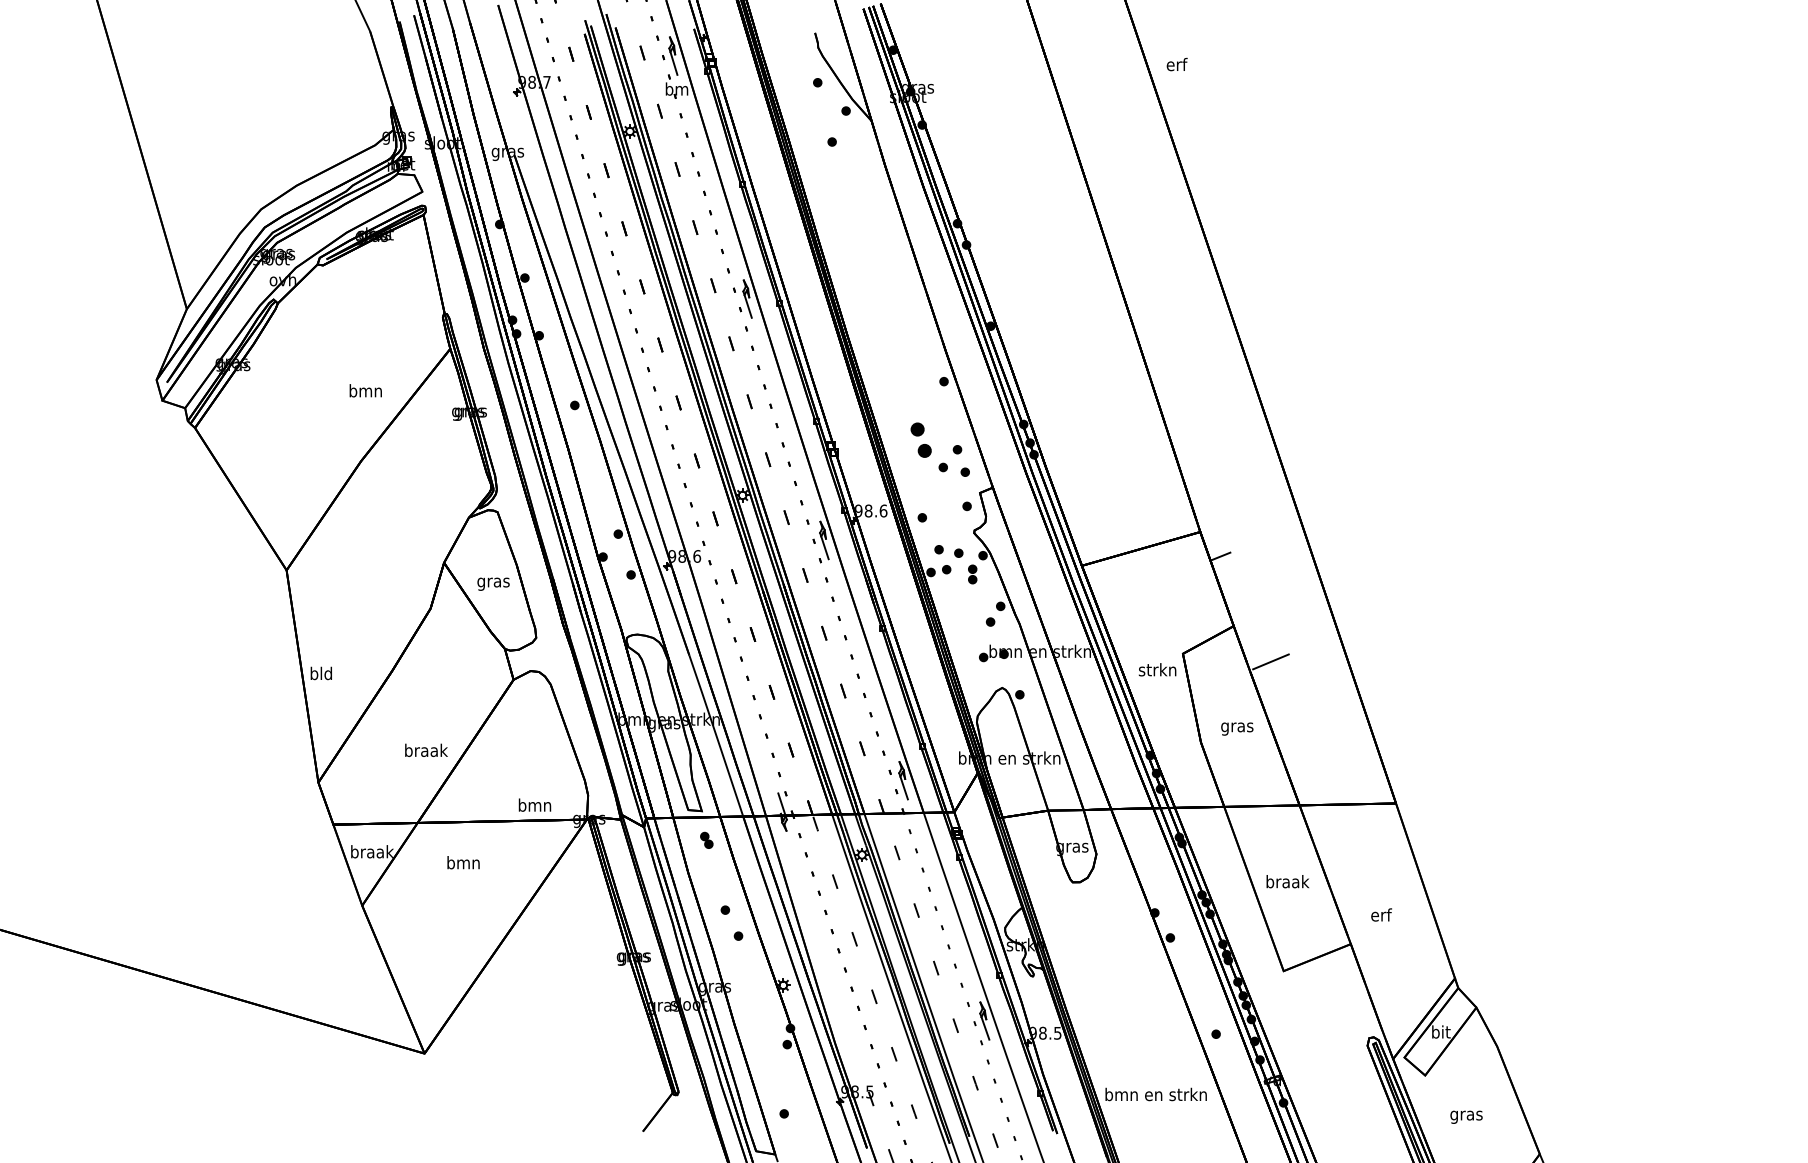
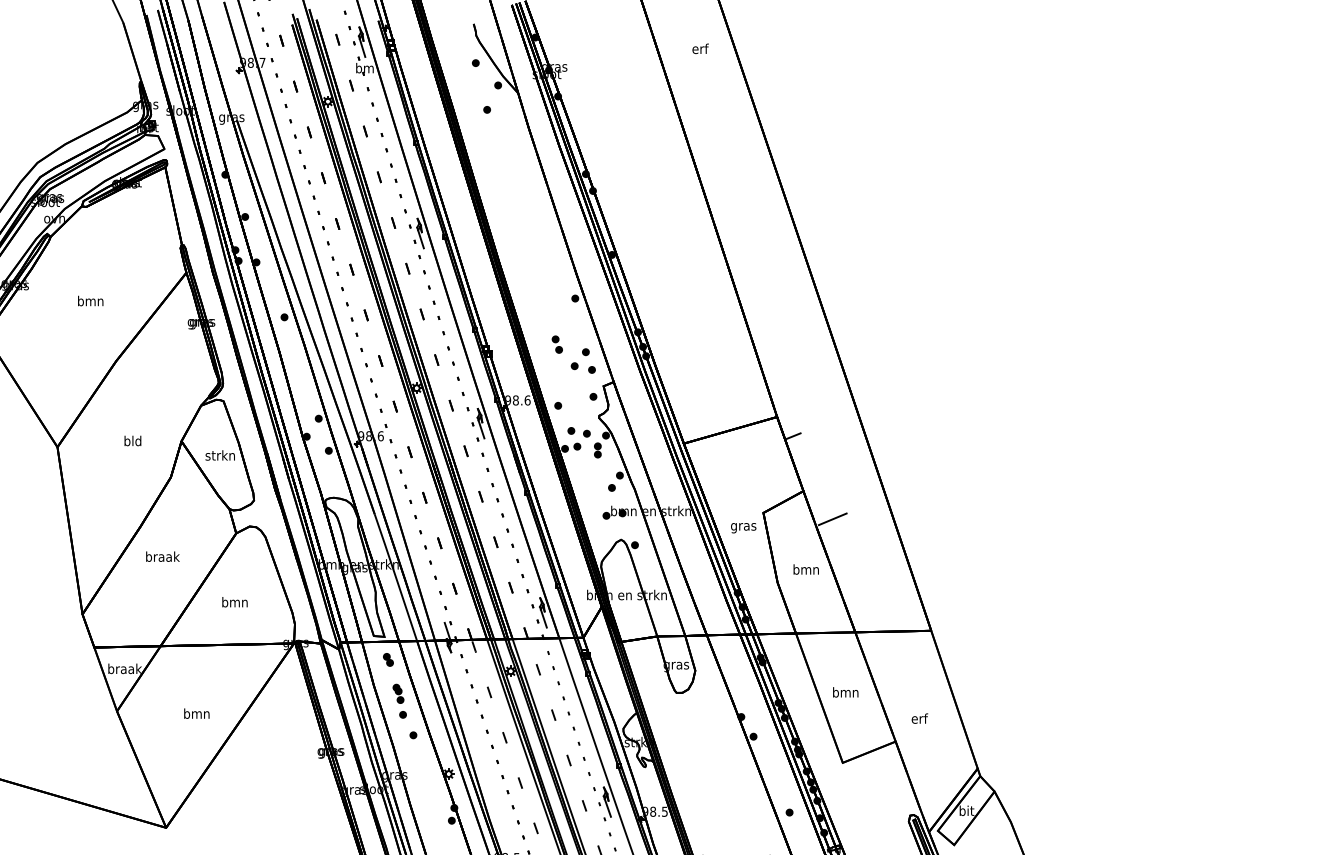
text: (1176, 64) -> (700, 48), moved
text: (365, 390) -> (90, 300), moved
part: (921, 439) -> (557, 344), size x0.62
text: (492, 582) -> (219, 456), gras -> strkn
text: (1157, 671) -> (743, 526), strkn -> gras
text: (320, 673) -> (132, 441), moved
text: (1237, 727) -> (806, 570), gras -> bmn
text: (426, 749) -> (162, 556), moved
text: (534, 804) -> (234, 601), moved
text: (463, 862) -> (196, 713), moved
text: (1287, 881) -> (845, 692), braak -> bmn
part: (719, 883) -> (398, 693), added

